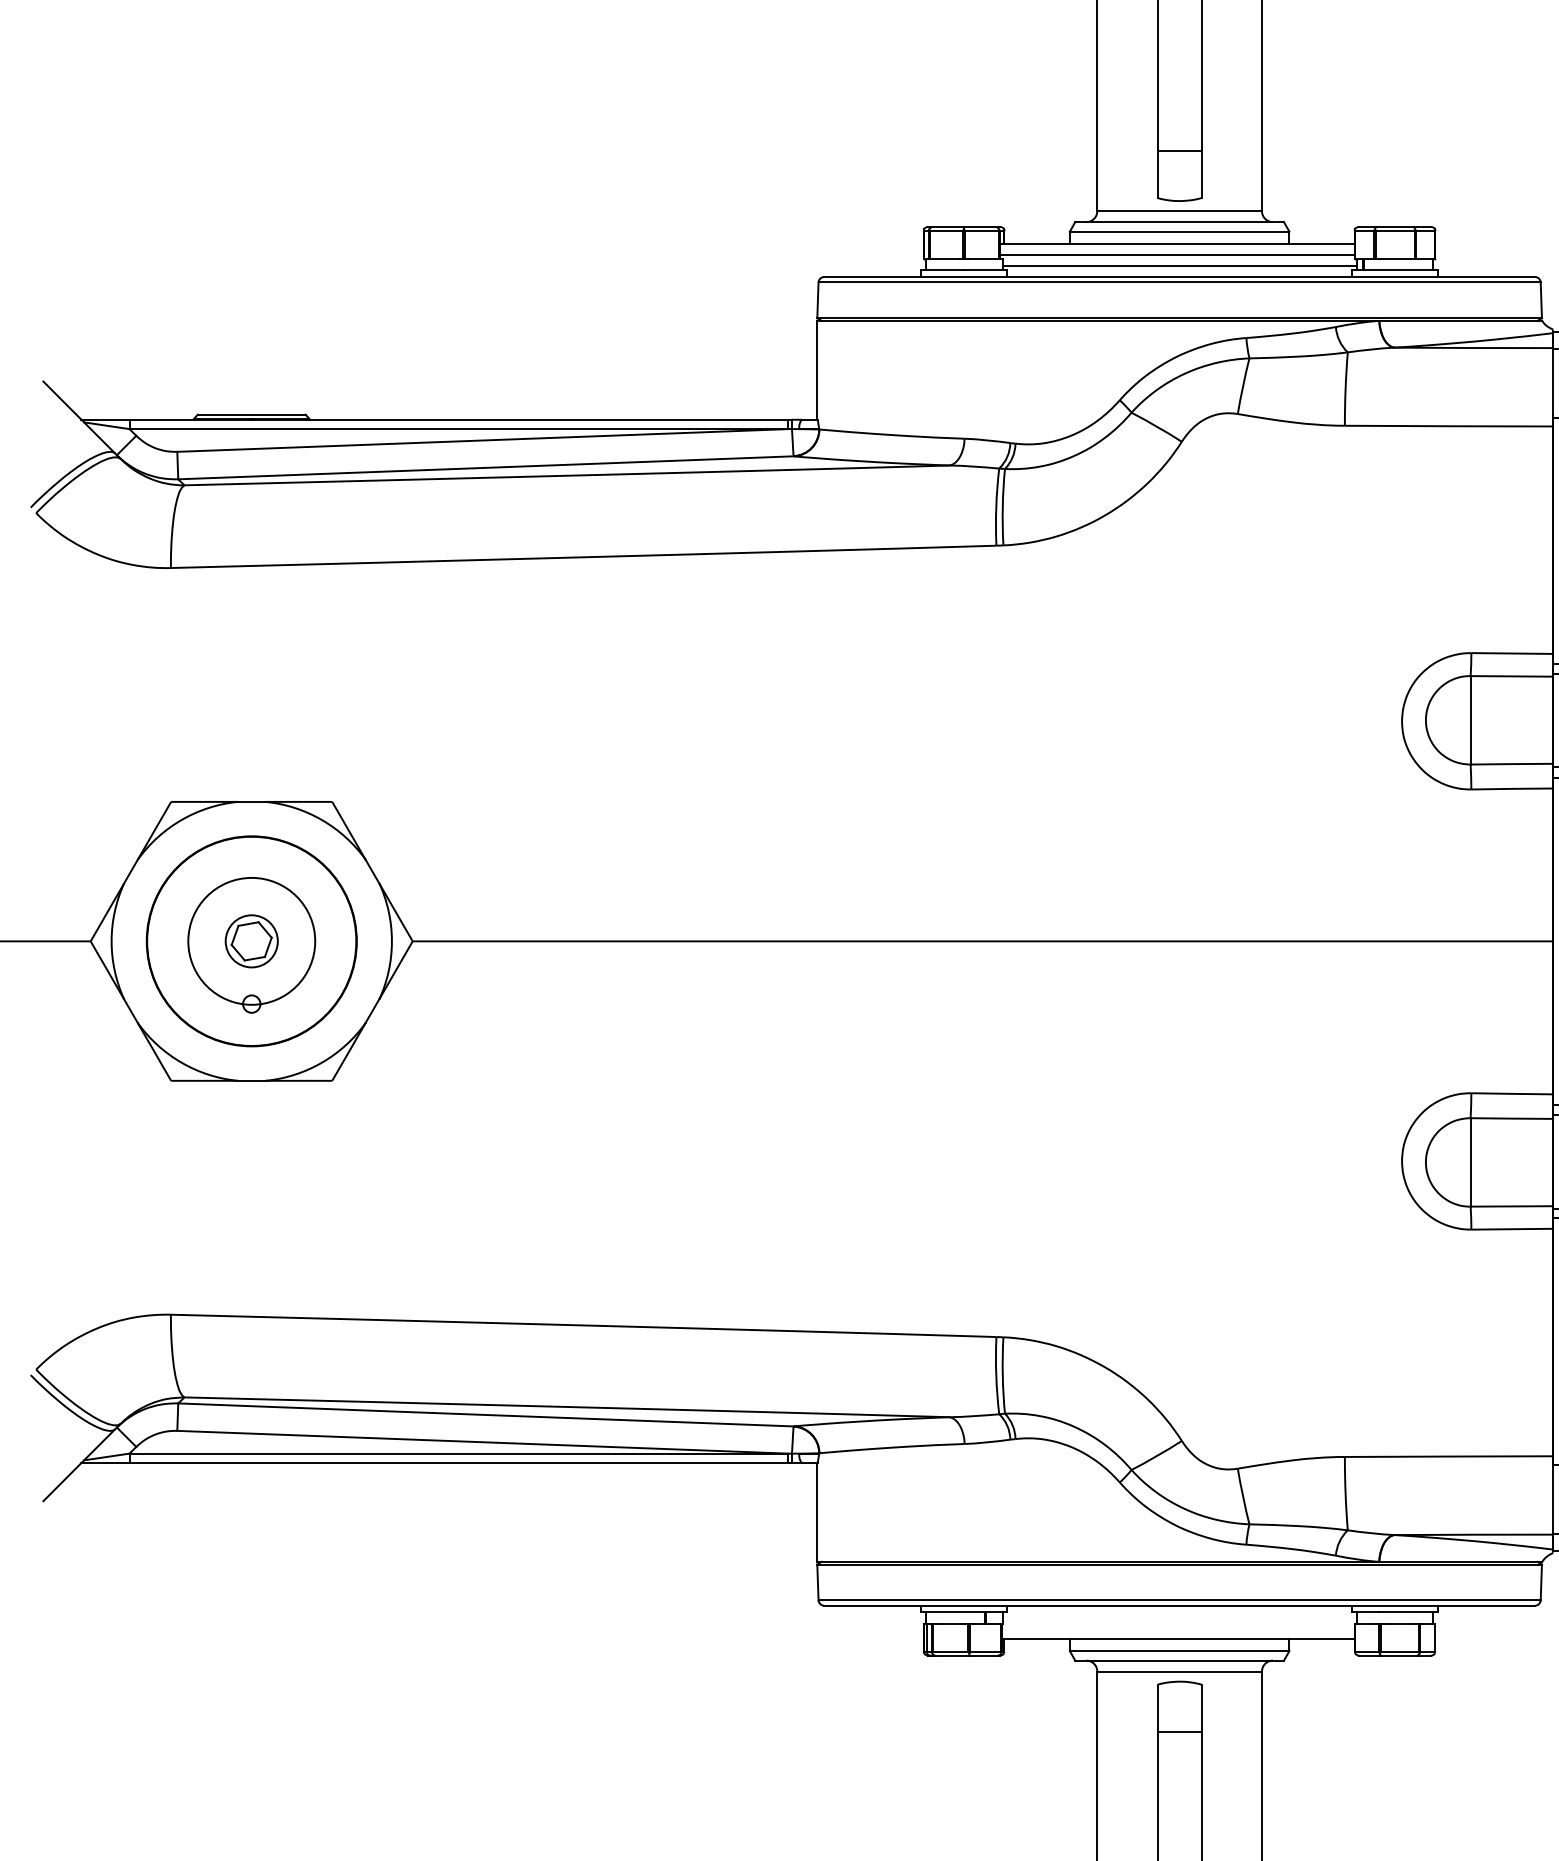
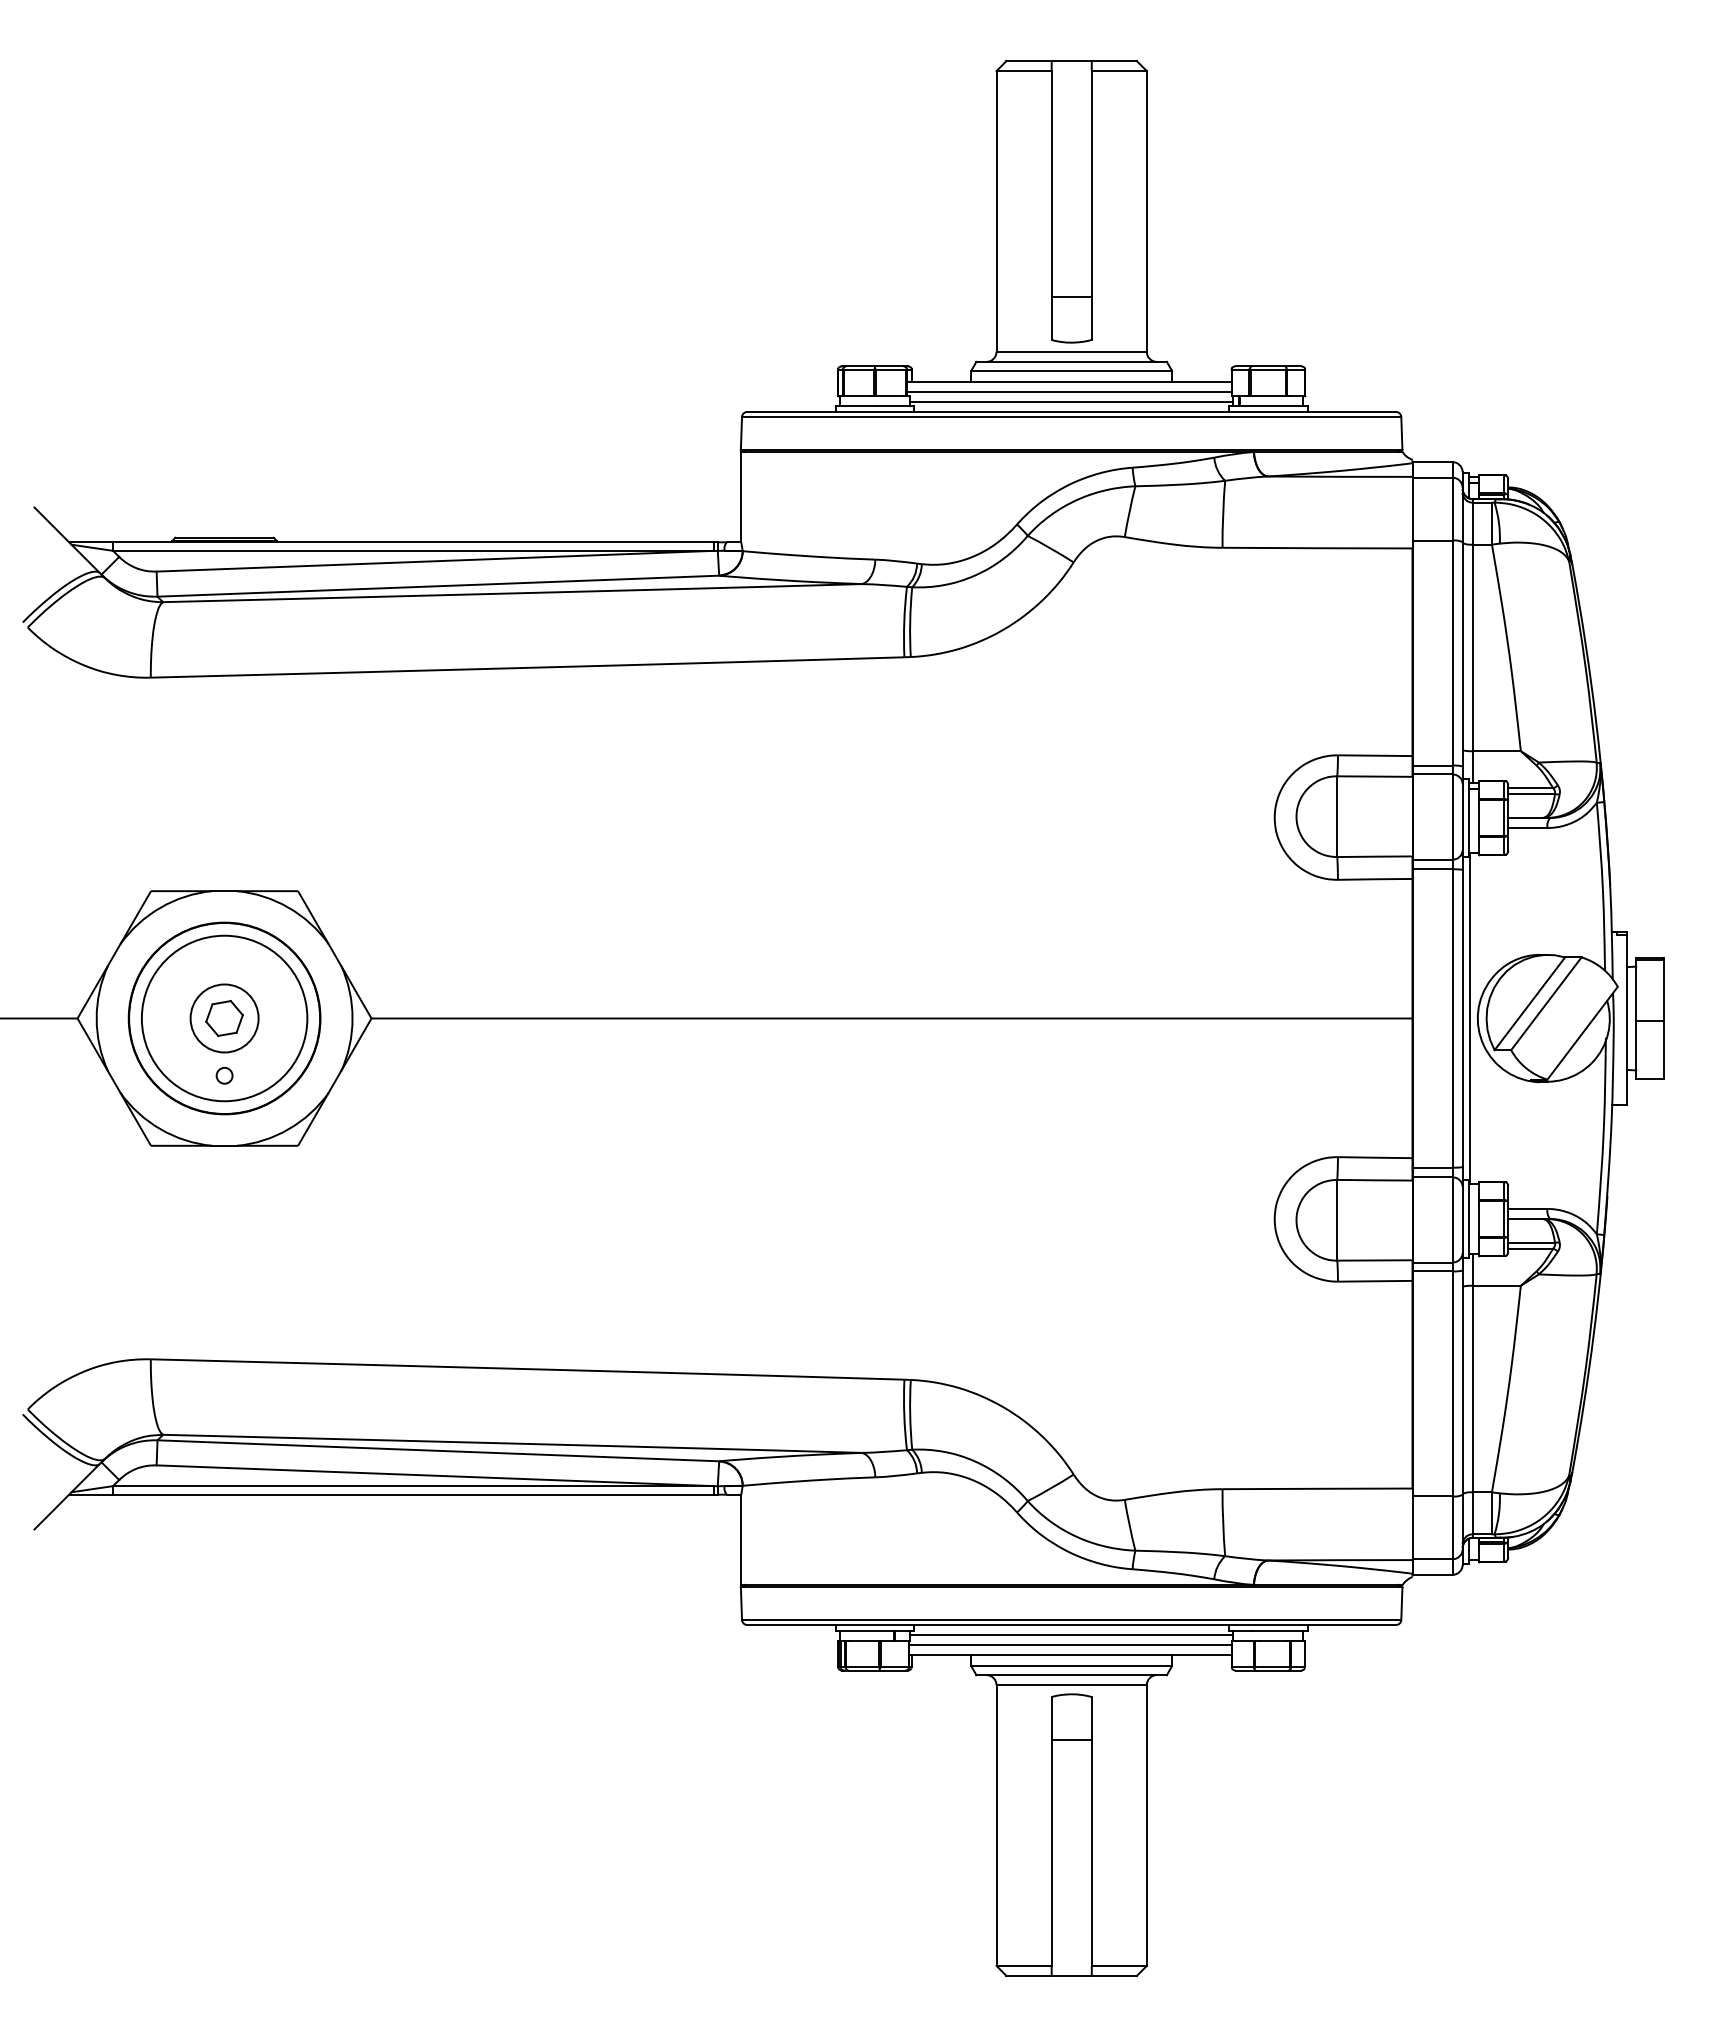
circle: (251, 941) -> (224, 1018), size x1.43
circle: (251, 941) -> (224, 1018), size x1.43
line: (1179, 1617) -> (1071, 1635), added
line: (1178, 1628) -> (1070, 1645), added

